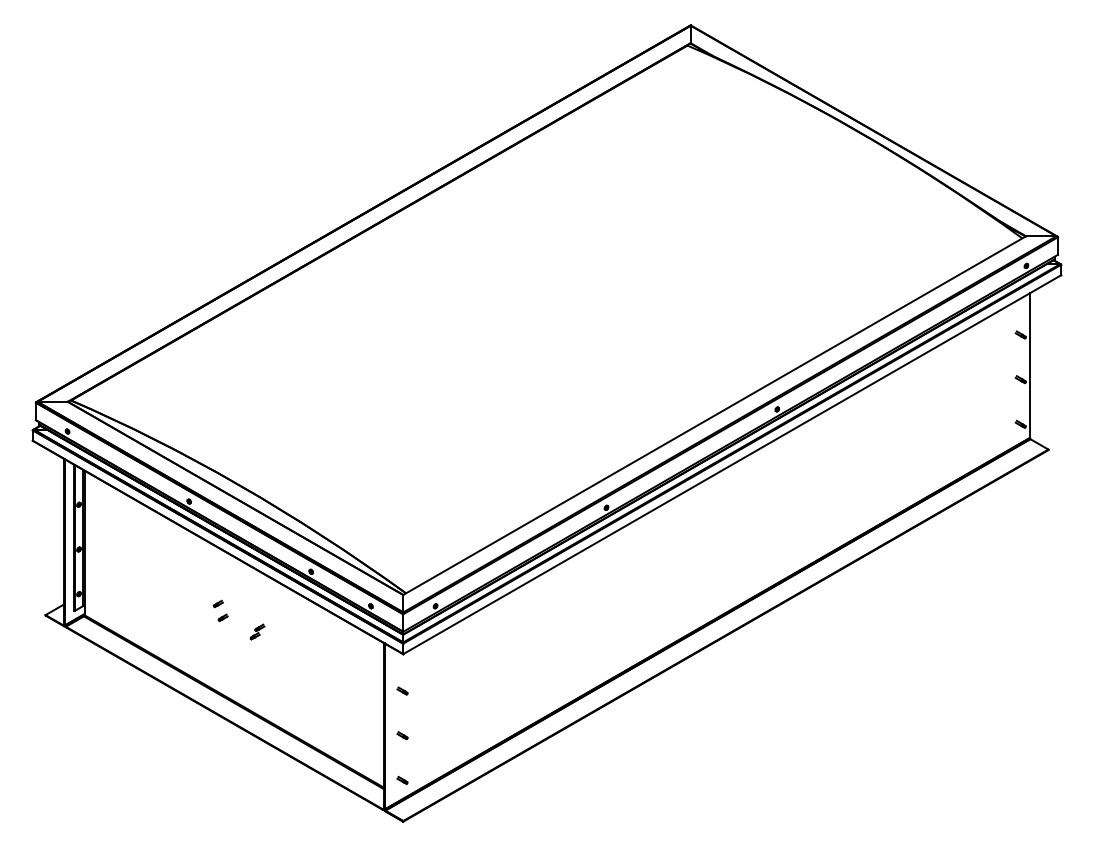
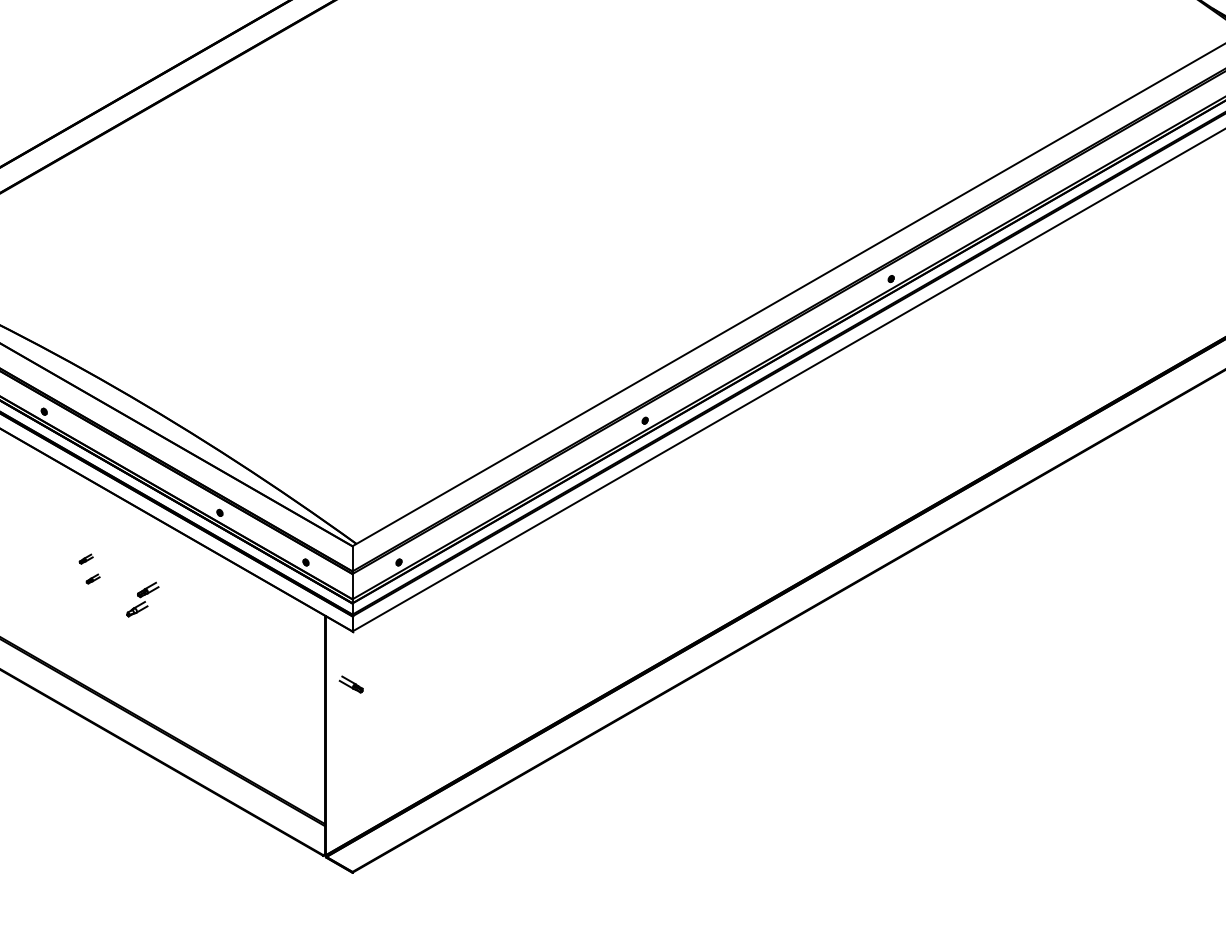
part: (257, 631) -> (142, 598), size x1.6
part: (402, 690) -> (351, 683), size x1.6
part: (402, 735) -> (351, 748), removed
part: (402, 779) -> (351, 812), removed

